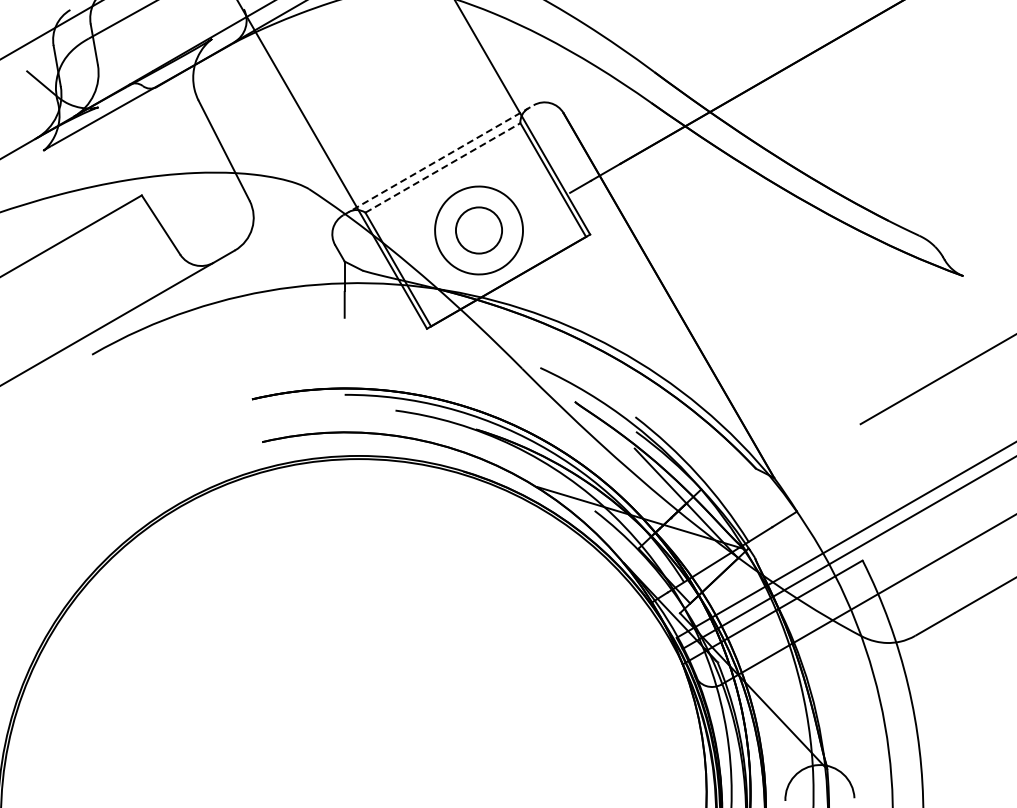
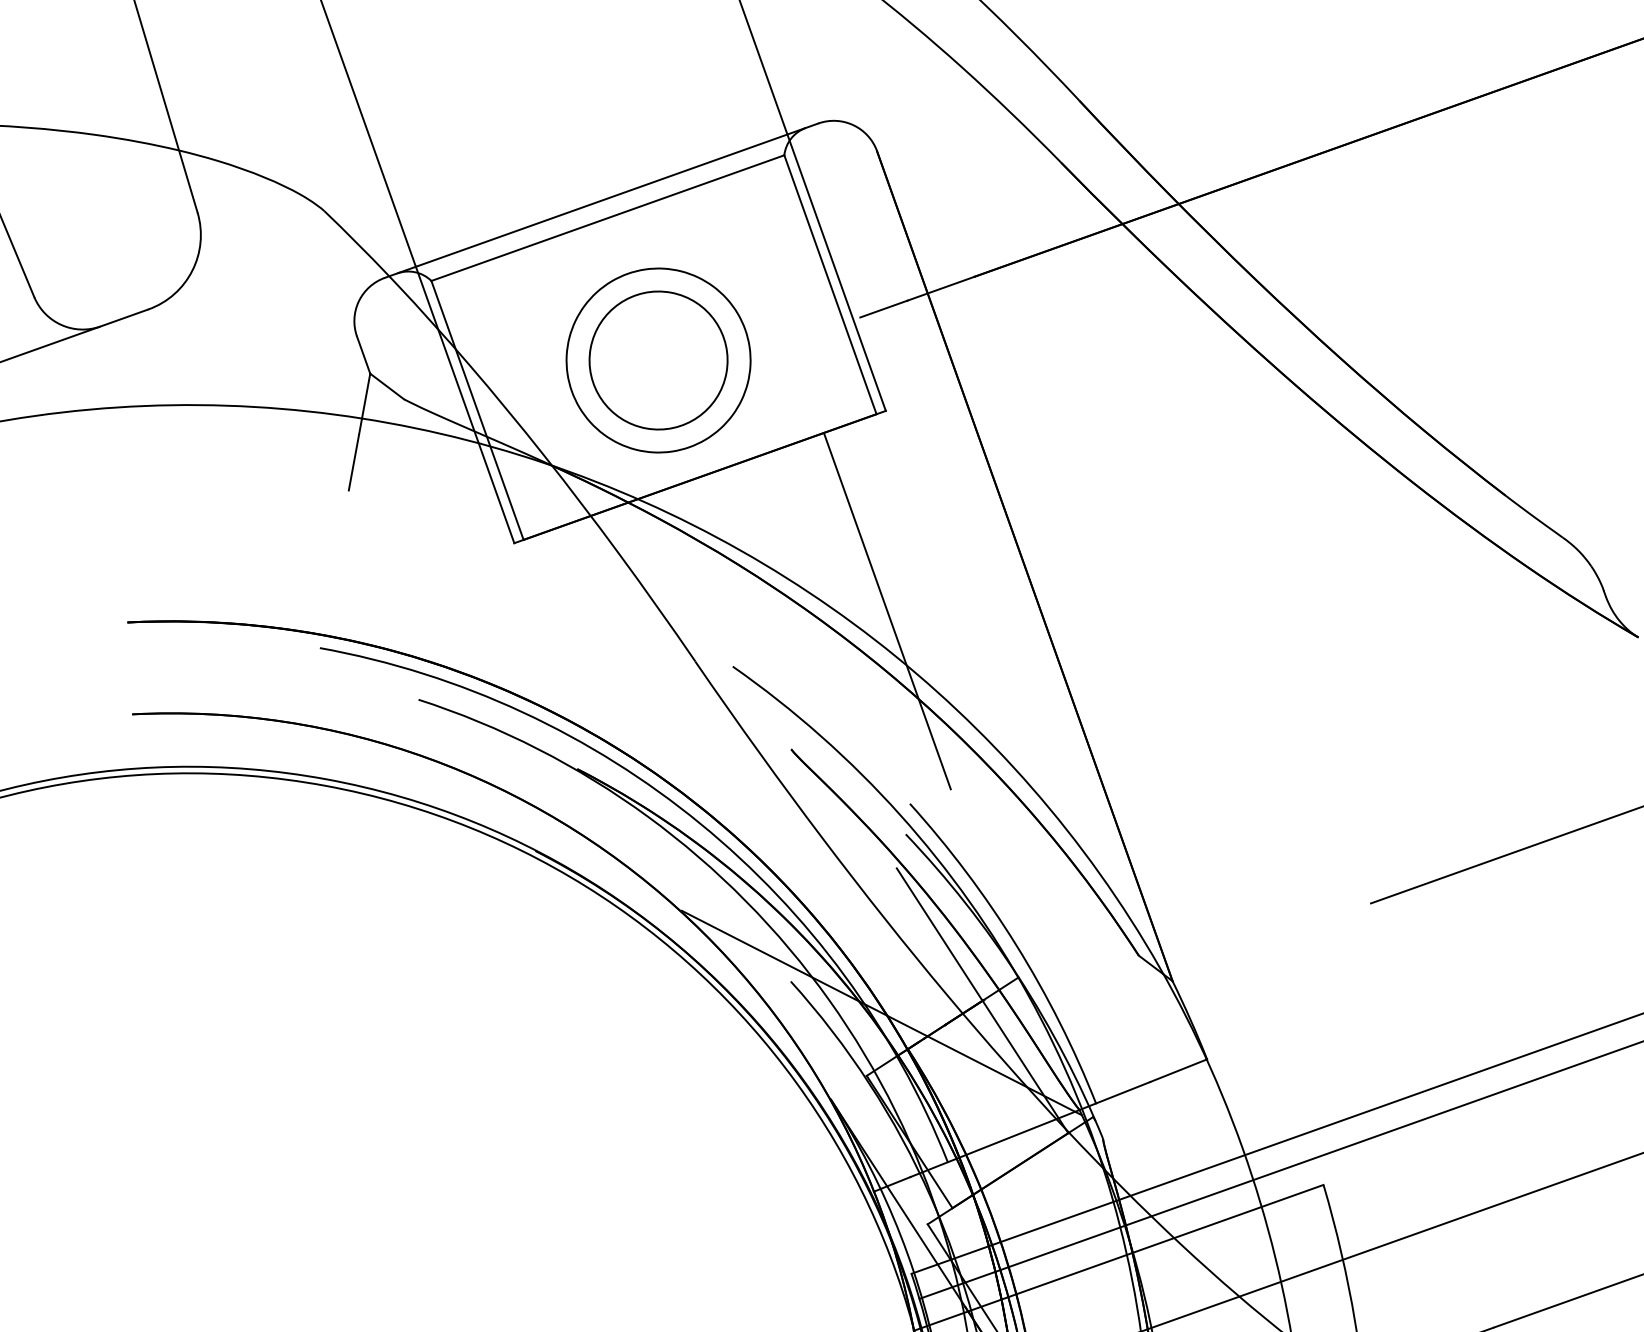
line: (438, 160) -> (601, 201), dashed -> solid
line: (443, 167) -> (609, 217), dashed -> solid
circle: (479, 230) -> (659, 360), size x1.43
line: (607, 328) -> (886, 610), added

